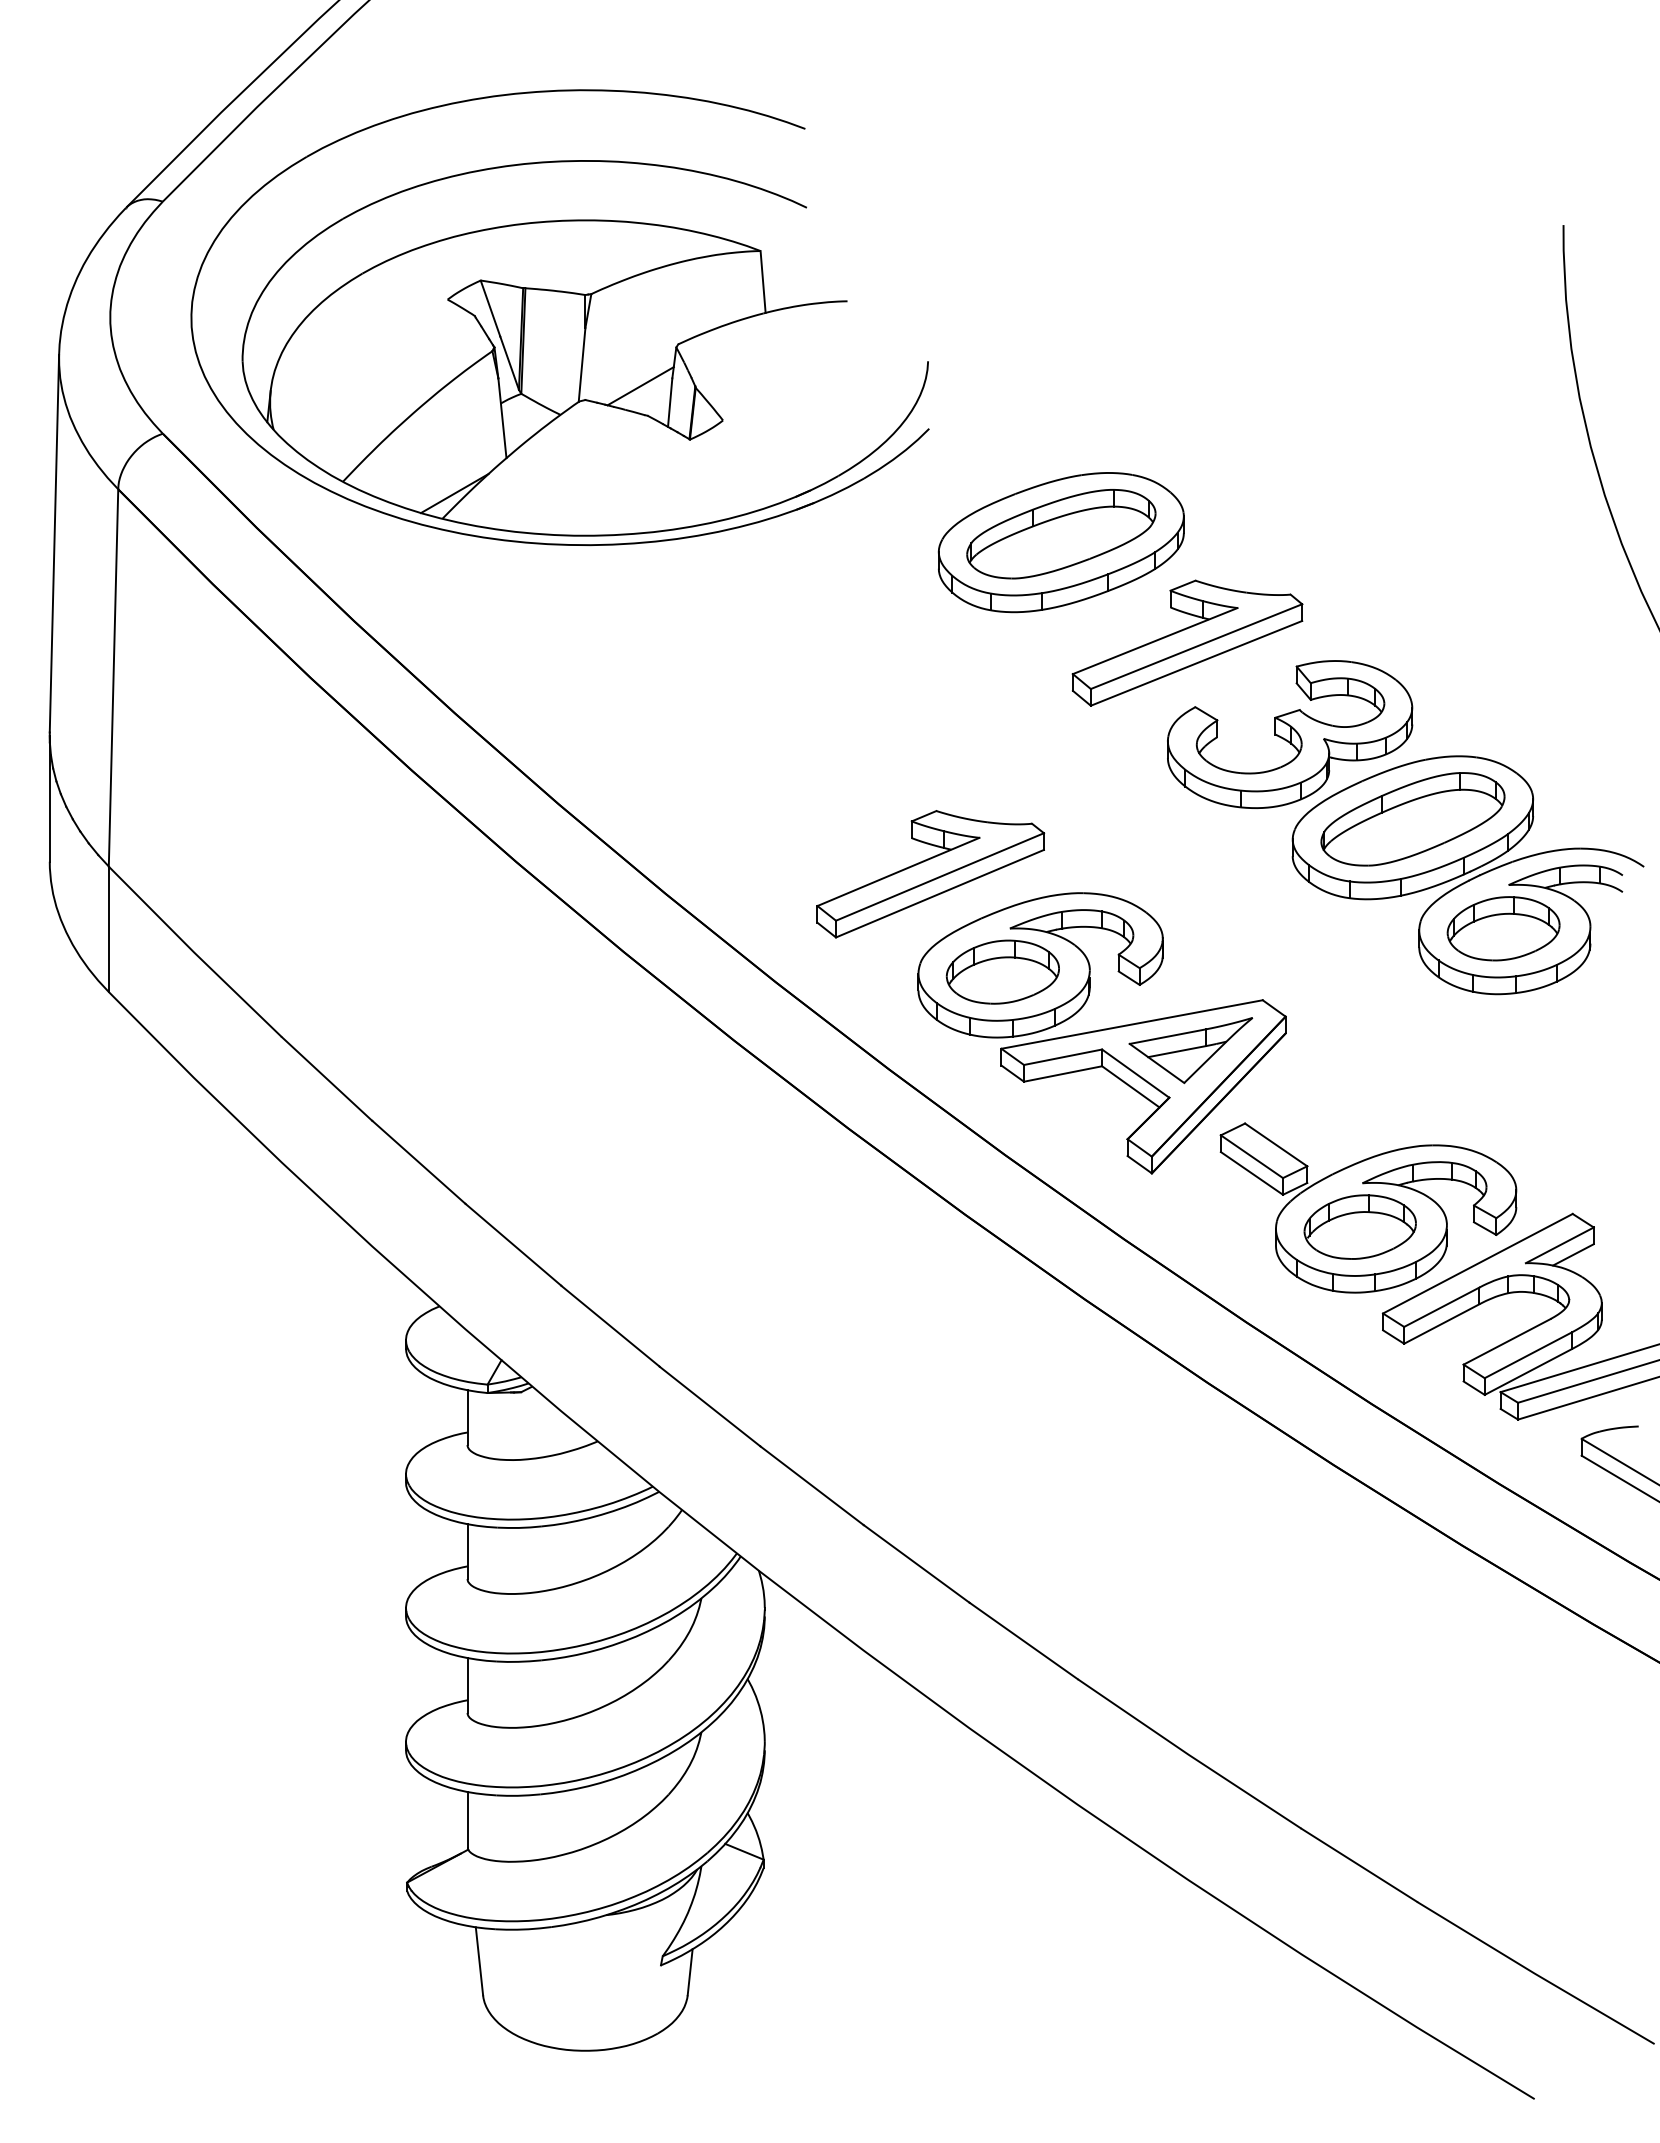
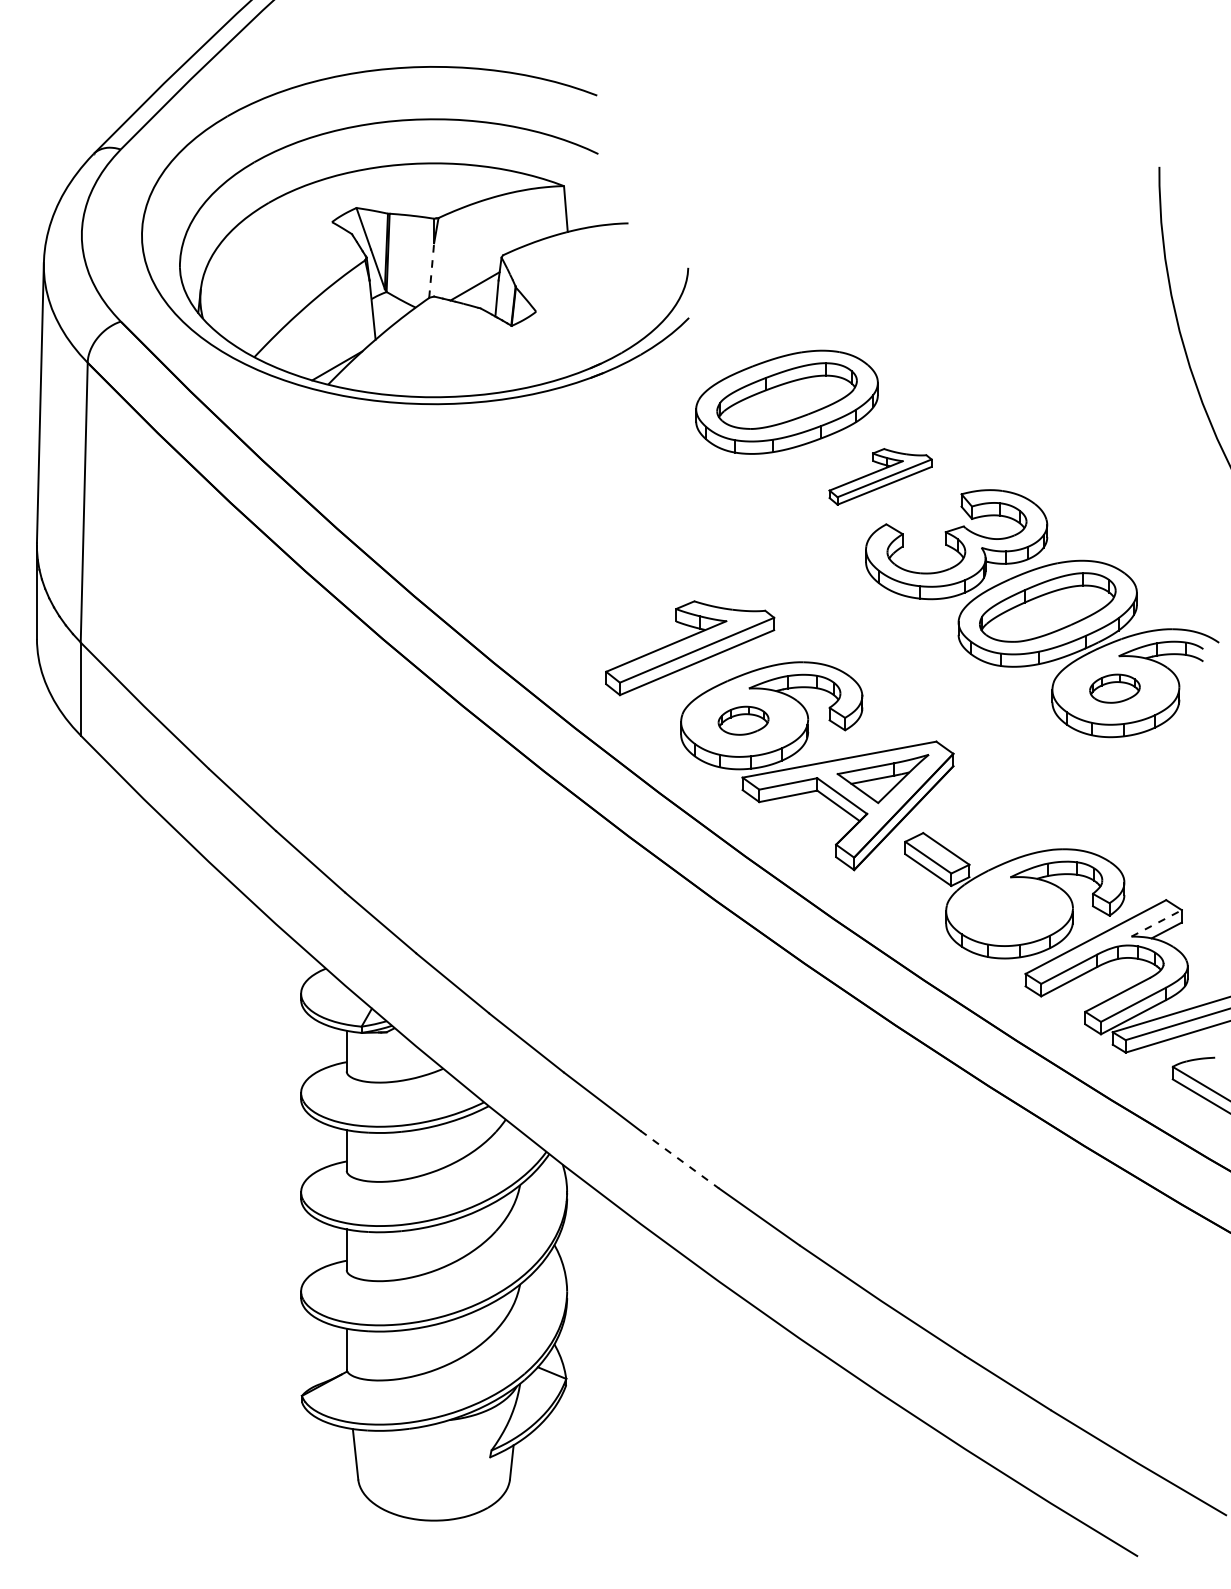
line: (582, 364) -> (431, 270), solid -> dashed
part: (1187, 642) -> (880, 476), size x0.6
part: (1503, 928) -> (1114, 688), size x0.6
part: (1002, 971) -> (743, 720), size x0.6
part: (1359, 1226) -> (1008, 909), removed
line: (1560, 1245) -> (1157, 923), solid -> dashed
line: (916, 1563) -> (679, 1159), solid -> dashed

